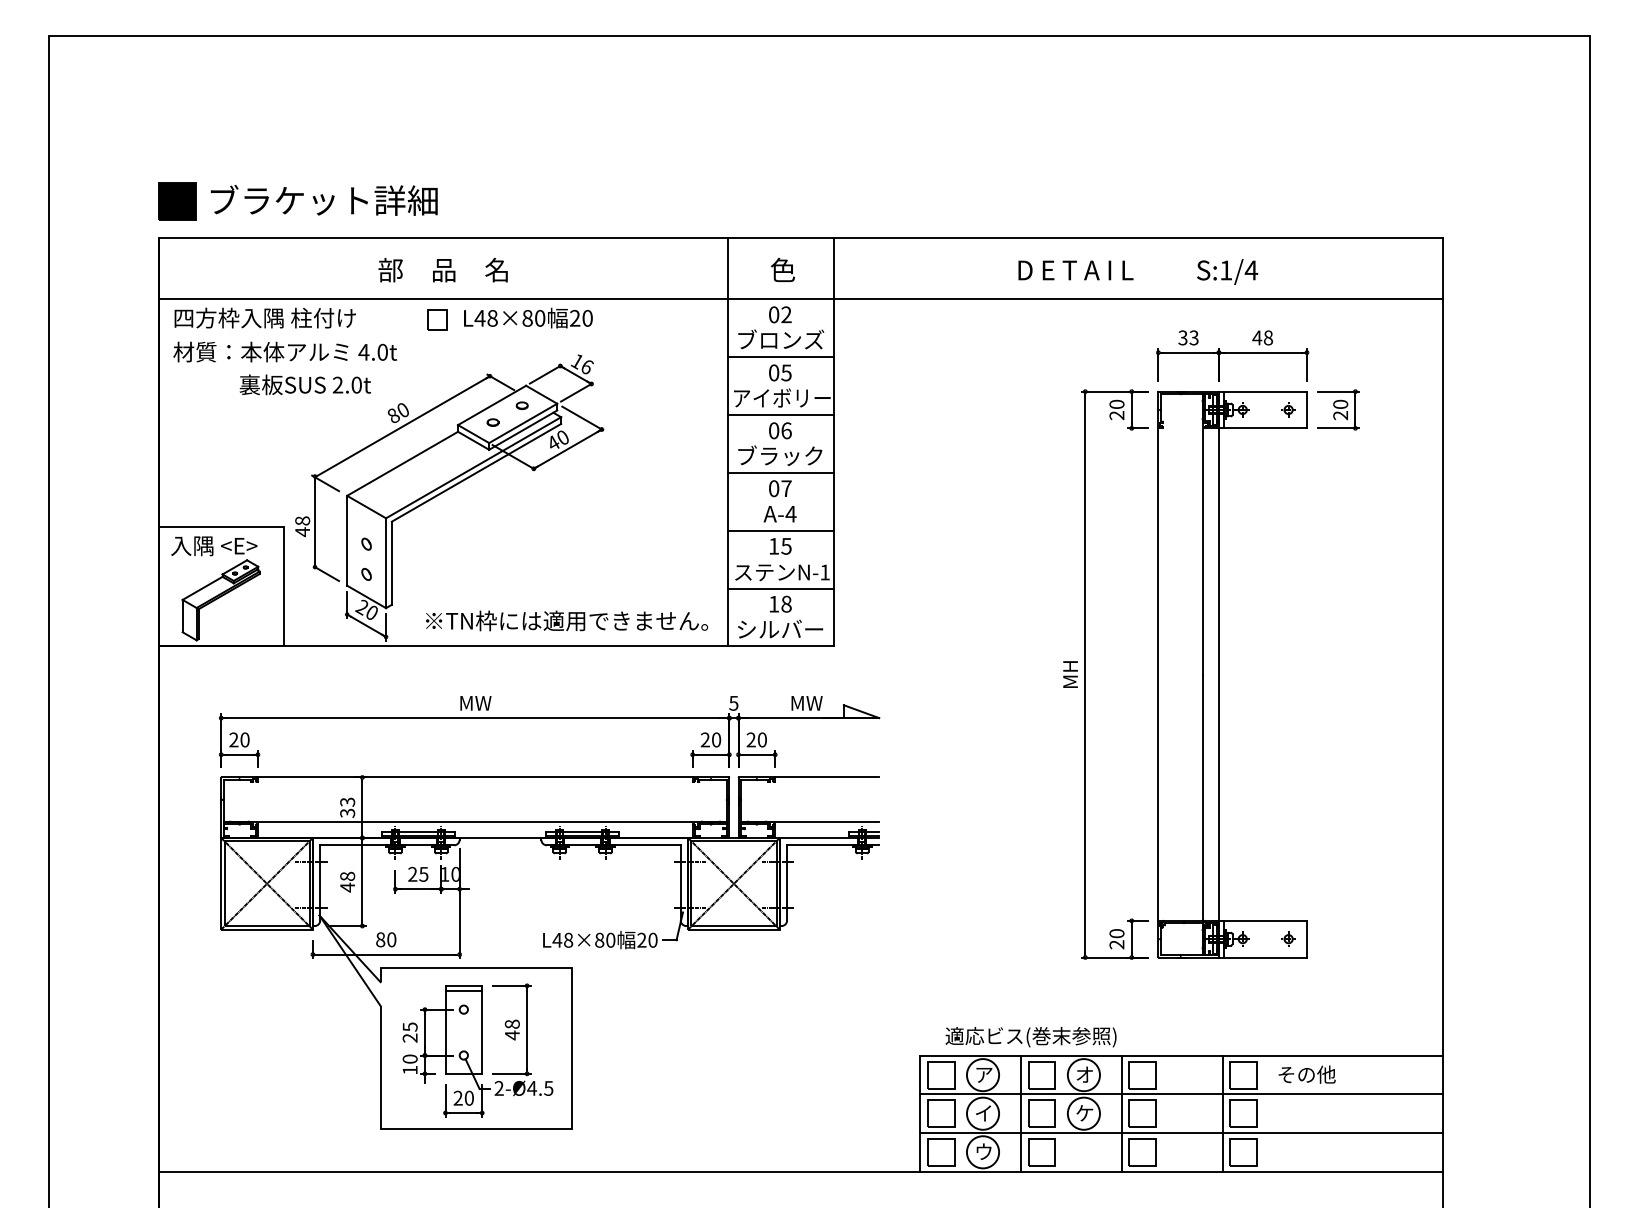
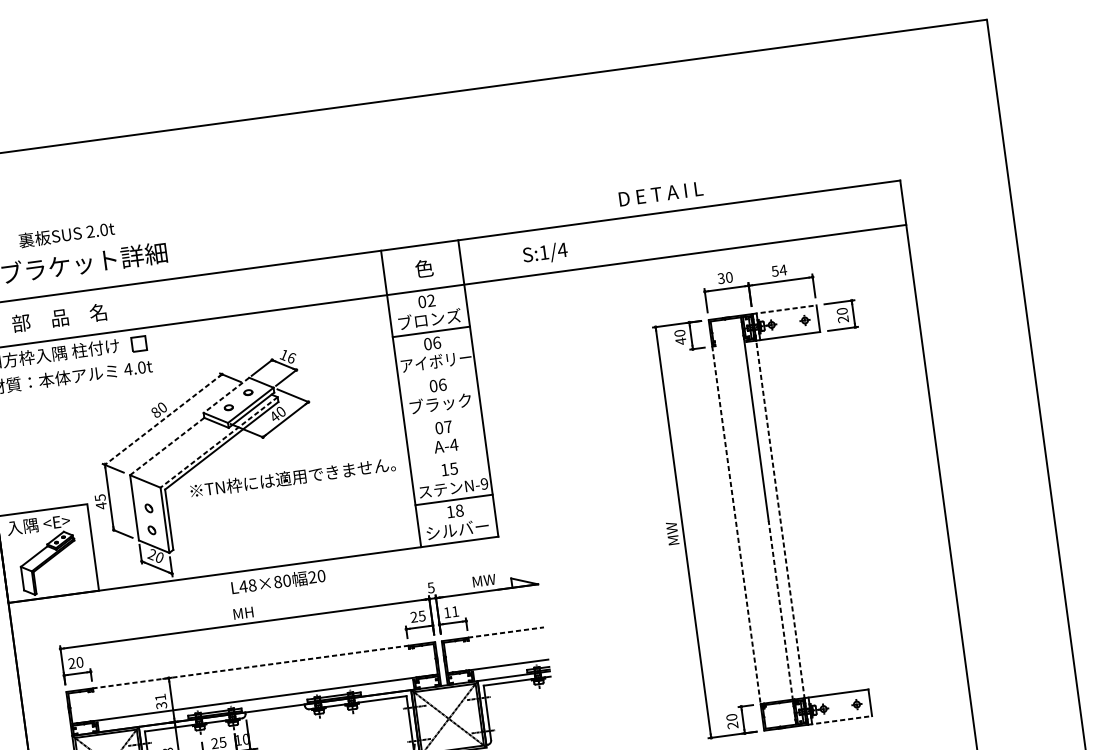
text: (442, 269) -> (58, 317), moved
text: (1075, 270) -> (660, 194), moved
text: (1227, 271) -> (545, 253), moved
text: (528, 317) -> (278, 581), moved
part: (437, 319) -> (139, 343), moved
text: (1193, 337) -> (728, 277), 33 -> 30
text: (1262, 337) -> (778, 270), 48 -> 54
text: (786, 372) -> (436, 342), 05 -> 06
text: (304, 384) -> (66, 234), moved
line: (1263, 391) -> (784, 309), solid -> dashed
line: (491, 405) -> (226, 395), solid -> dashed
line: (780, 414) -> (436, 373), removed
text: (1116, 415) -> (680, 341), 20 -> 40
line: (402, 426) -> (163, 419), solid -> dashed
line: (402, 464) -> (167, 447), solid -> dashed
line: (473, 468) -> (219, 442), solid -> dashed
line: (780, 472) -> (442, 415), removed
text: (302, 520) -> (100, 497), 48 -> 45
line: (780, 530) -> (448, 457), removed
text: (824, 572) -> (484, 484), N-1 -> N-9
text: (567, 620) -> (293, 477), moved
text: (1070, 673) -> (672, 533), MH -> MW
line: (1158, 674) -> (736, 525), solid -> dashed
line: (1218, 675) -> (780, 520), solid -> dashed
text: (475, 703) -> (243, 613), MW -> MH
text: (716, 739) -> (422, 615), 20 -> 25
text: (756, 739) -> (451, 611), 20 -> 11
line: (475, 777) -> (250, 667), solid -> dashed
line: (827, 777) -> (506, 632), solid -> dashed
text: (347, 801) -> (160, 697), 33 -> 31
line: (1202, 814) -> (782, 622), solid -> dashed
line: (1263, 957) -> (840, 720), solid -> dashed

